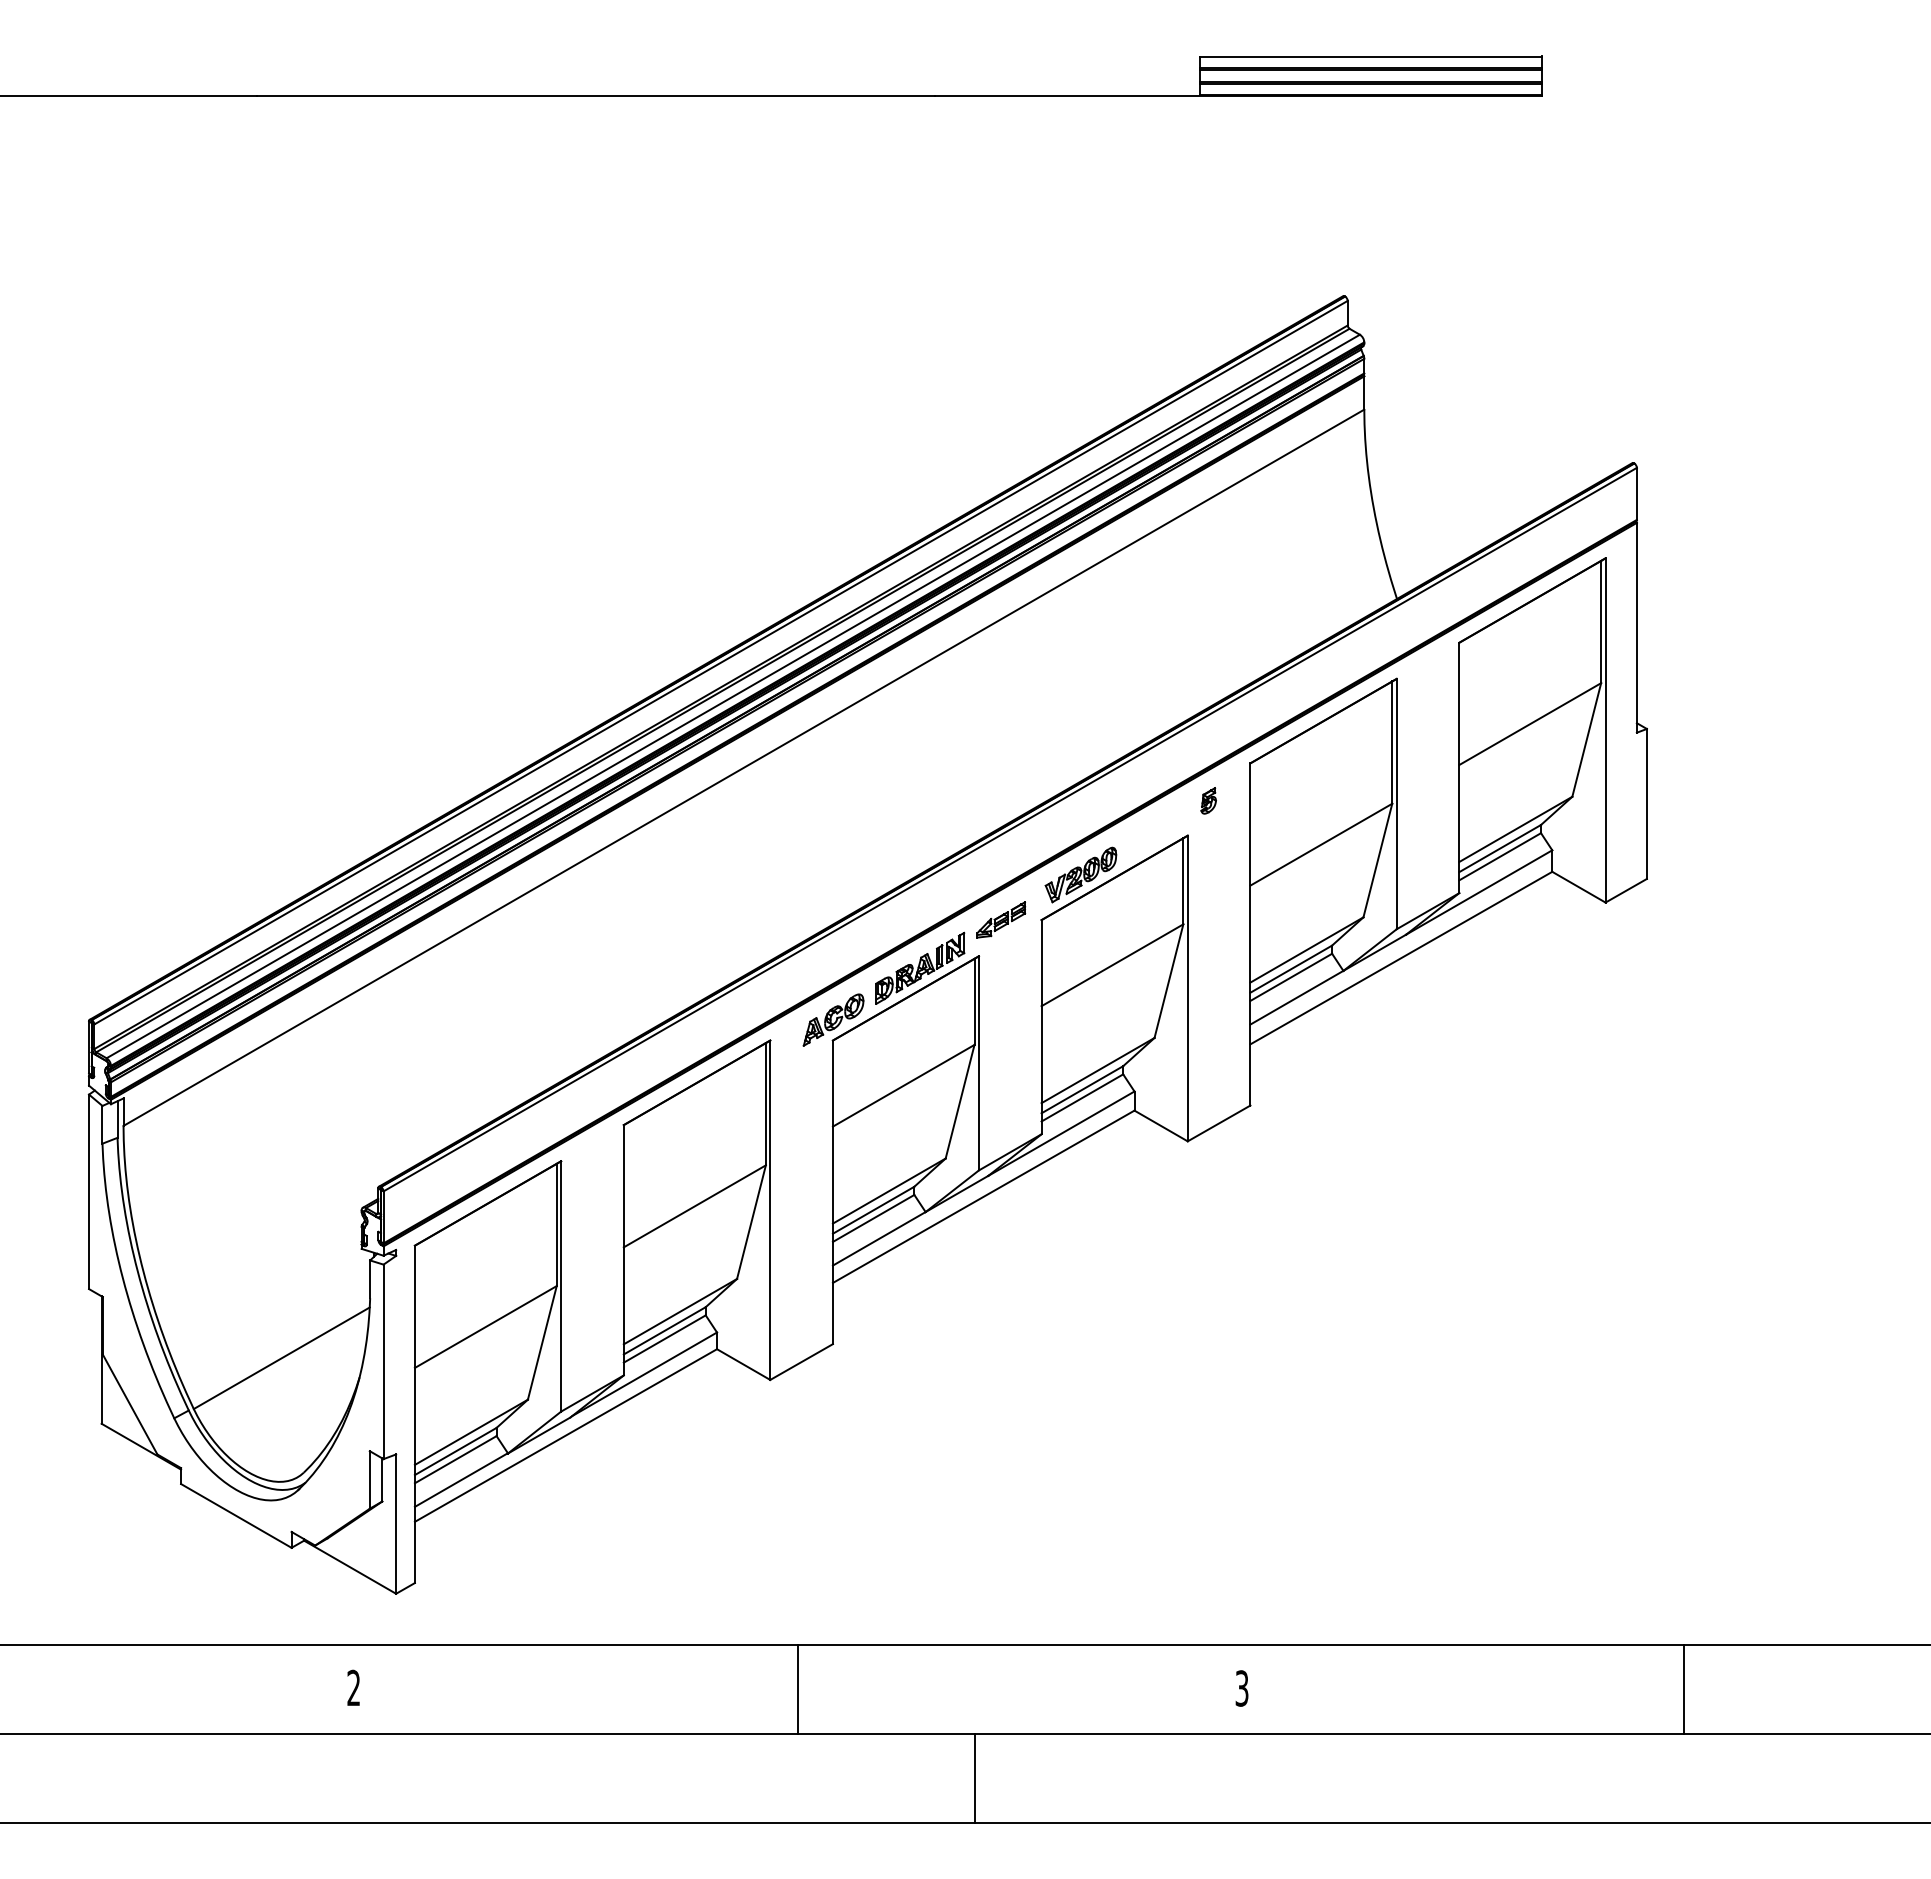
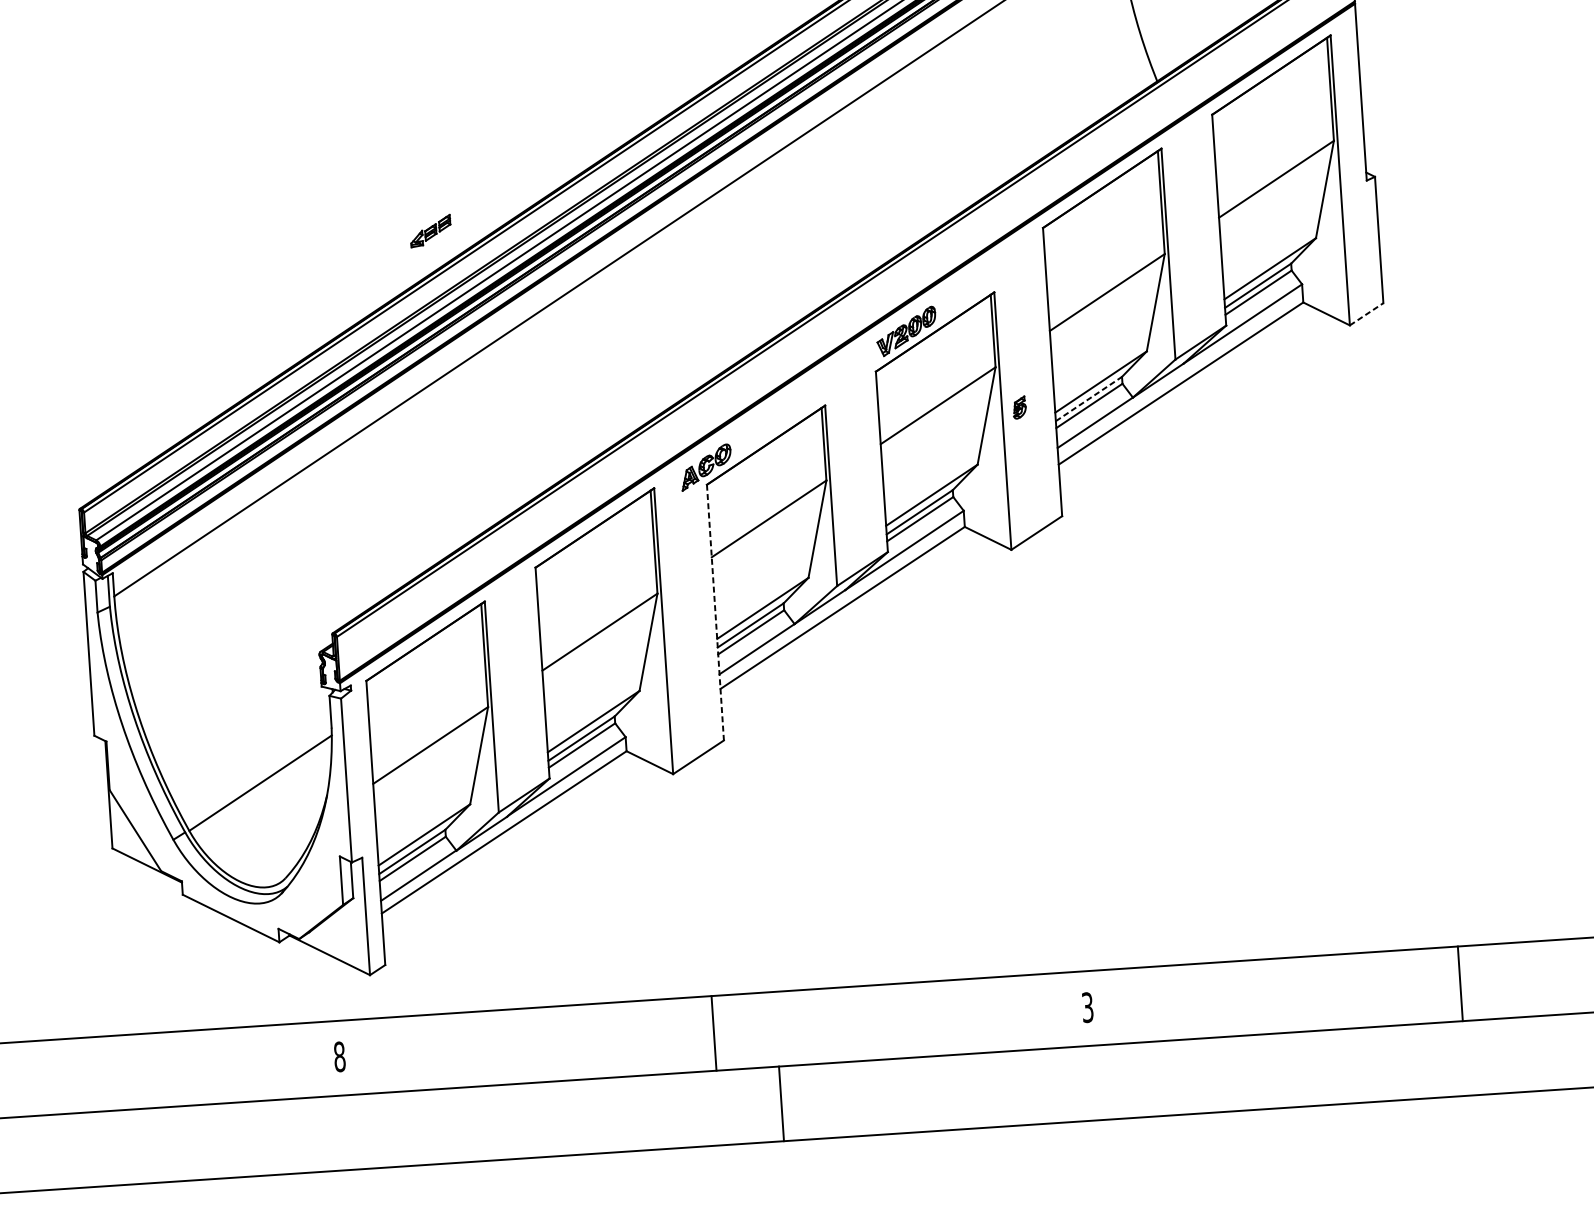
part: (1208, 800) -> (1019, 407), moved
line: (1626, 890) -> (1366, 314), solid -> dashed
part: (1001, 919) -> (430, 230), moved
part: (920, 967) -> (776, 418), removed
line: (1291, 968) -> (1089, 398), solid -> dashed
line: (832, 1192) -> (715, 612), solid -> dashed
text: (353, 1687) -> (339, 1056), 2 -> 8
line: (975, 1777) -> (781, 1103), moved

